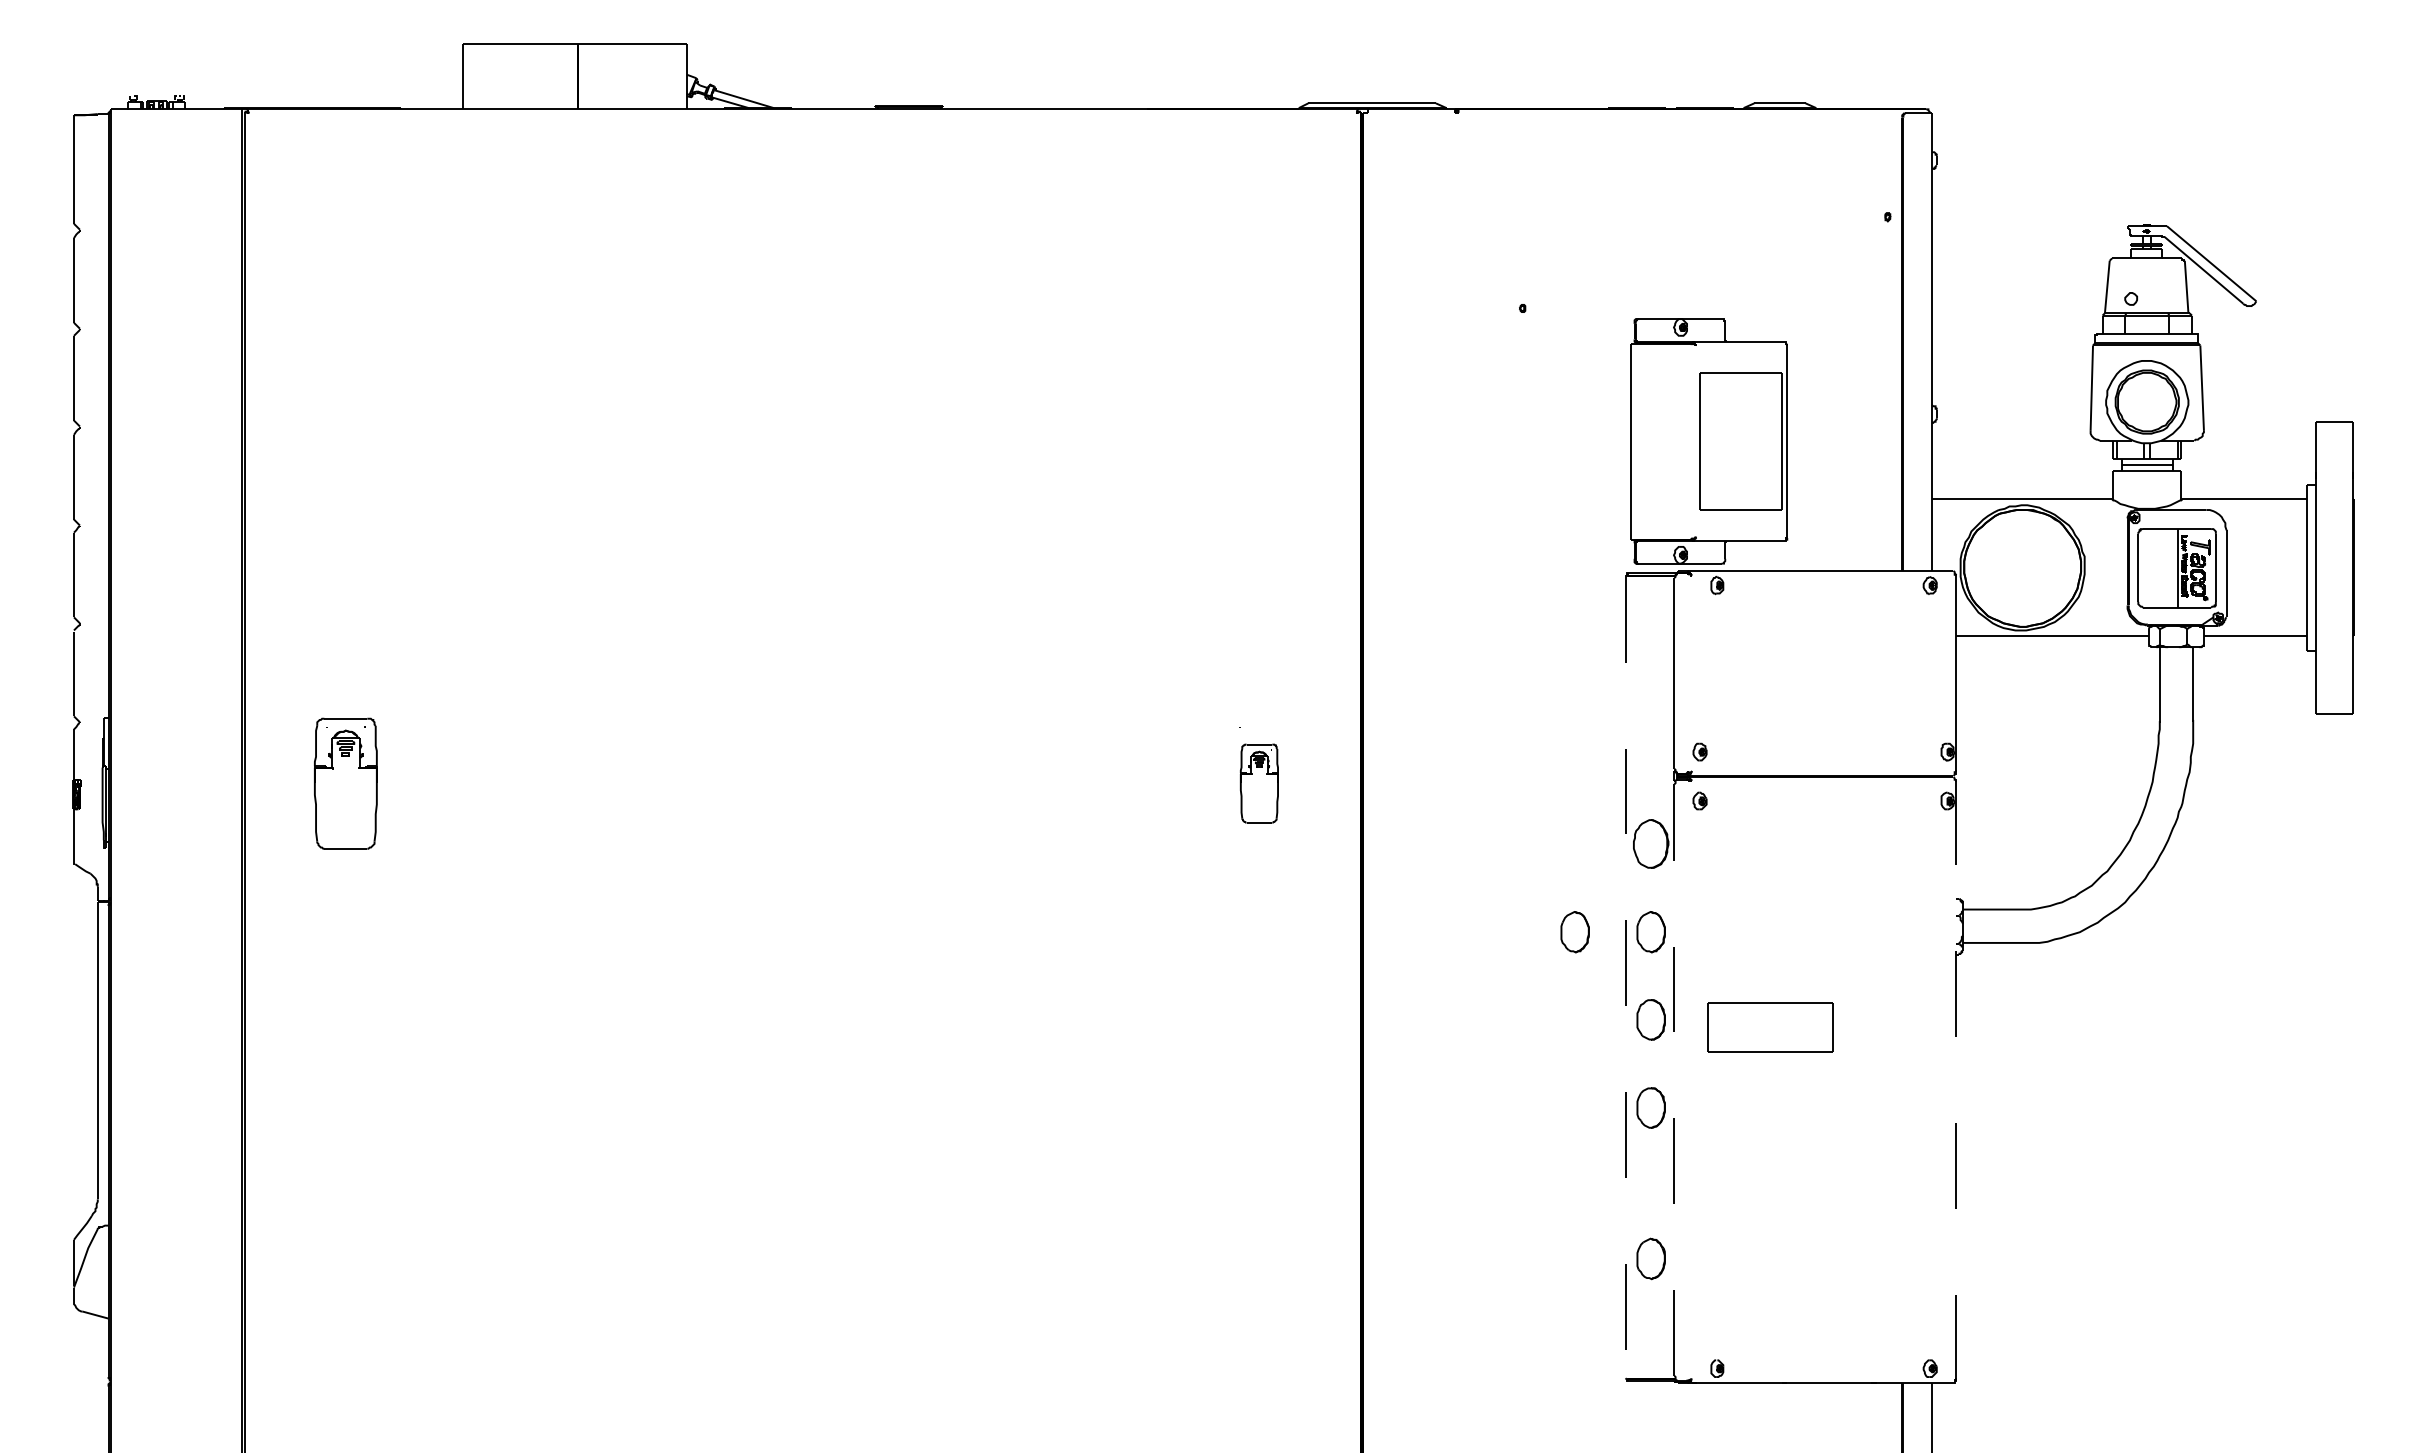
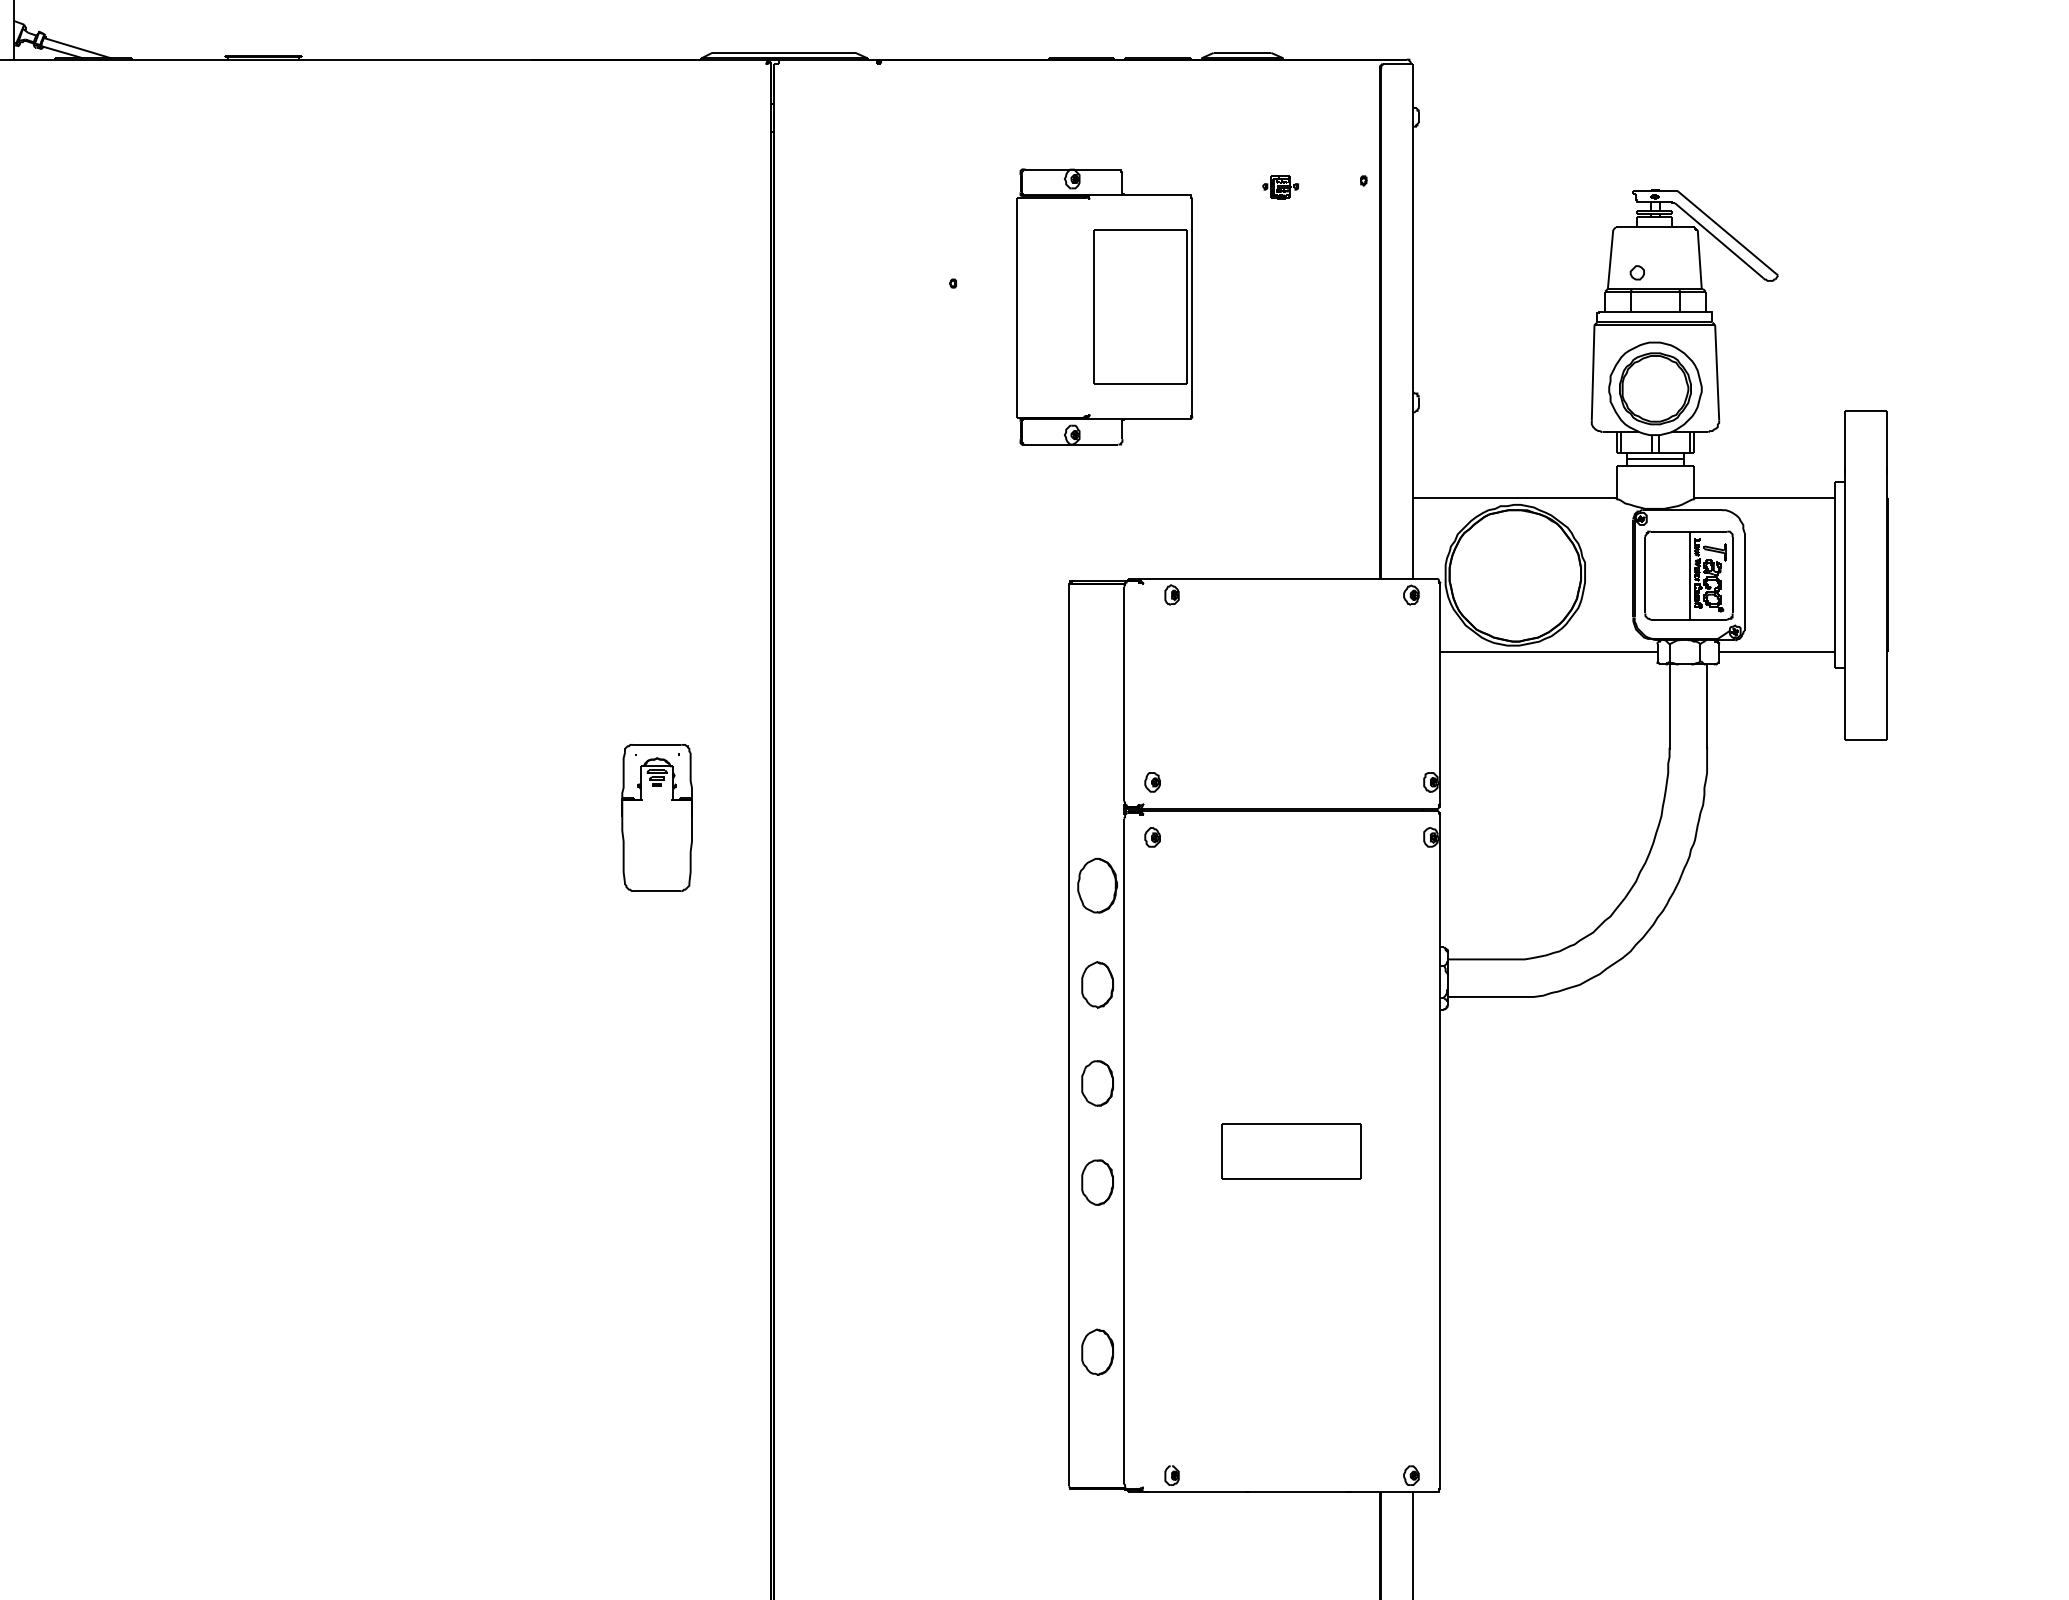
part: (1813, 222) -> (1280, 186), added
part: (1709, 441) -> (1104, 307), moved
part: (1259, 783) -> (657, 817), size x1.67
part: (1574, 932) -> (1011, 985), removed
line: (1625, 977) -> (1068, 1035), dashed -> solid
part: (1770, 1027) -> (1291, 1151), moved
line: (1674, 1080) -> (1123, 1151), dashed -> solid
line: (1955, 1080) -> (1439, 1151), dashed -> solid

